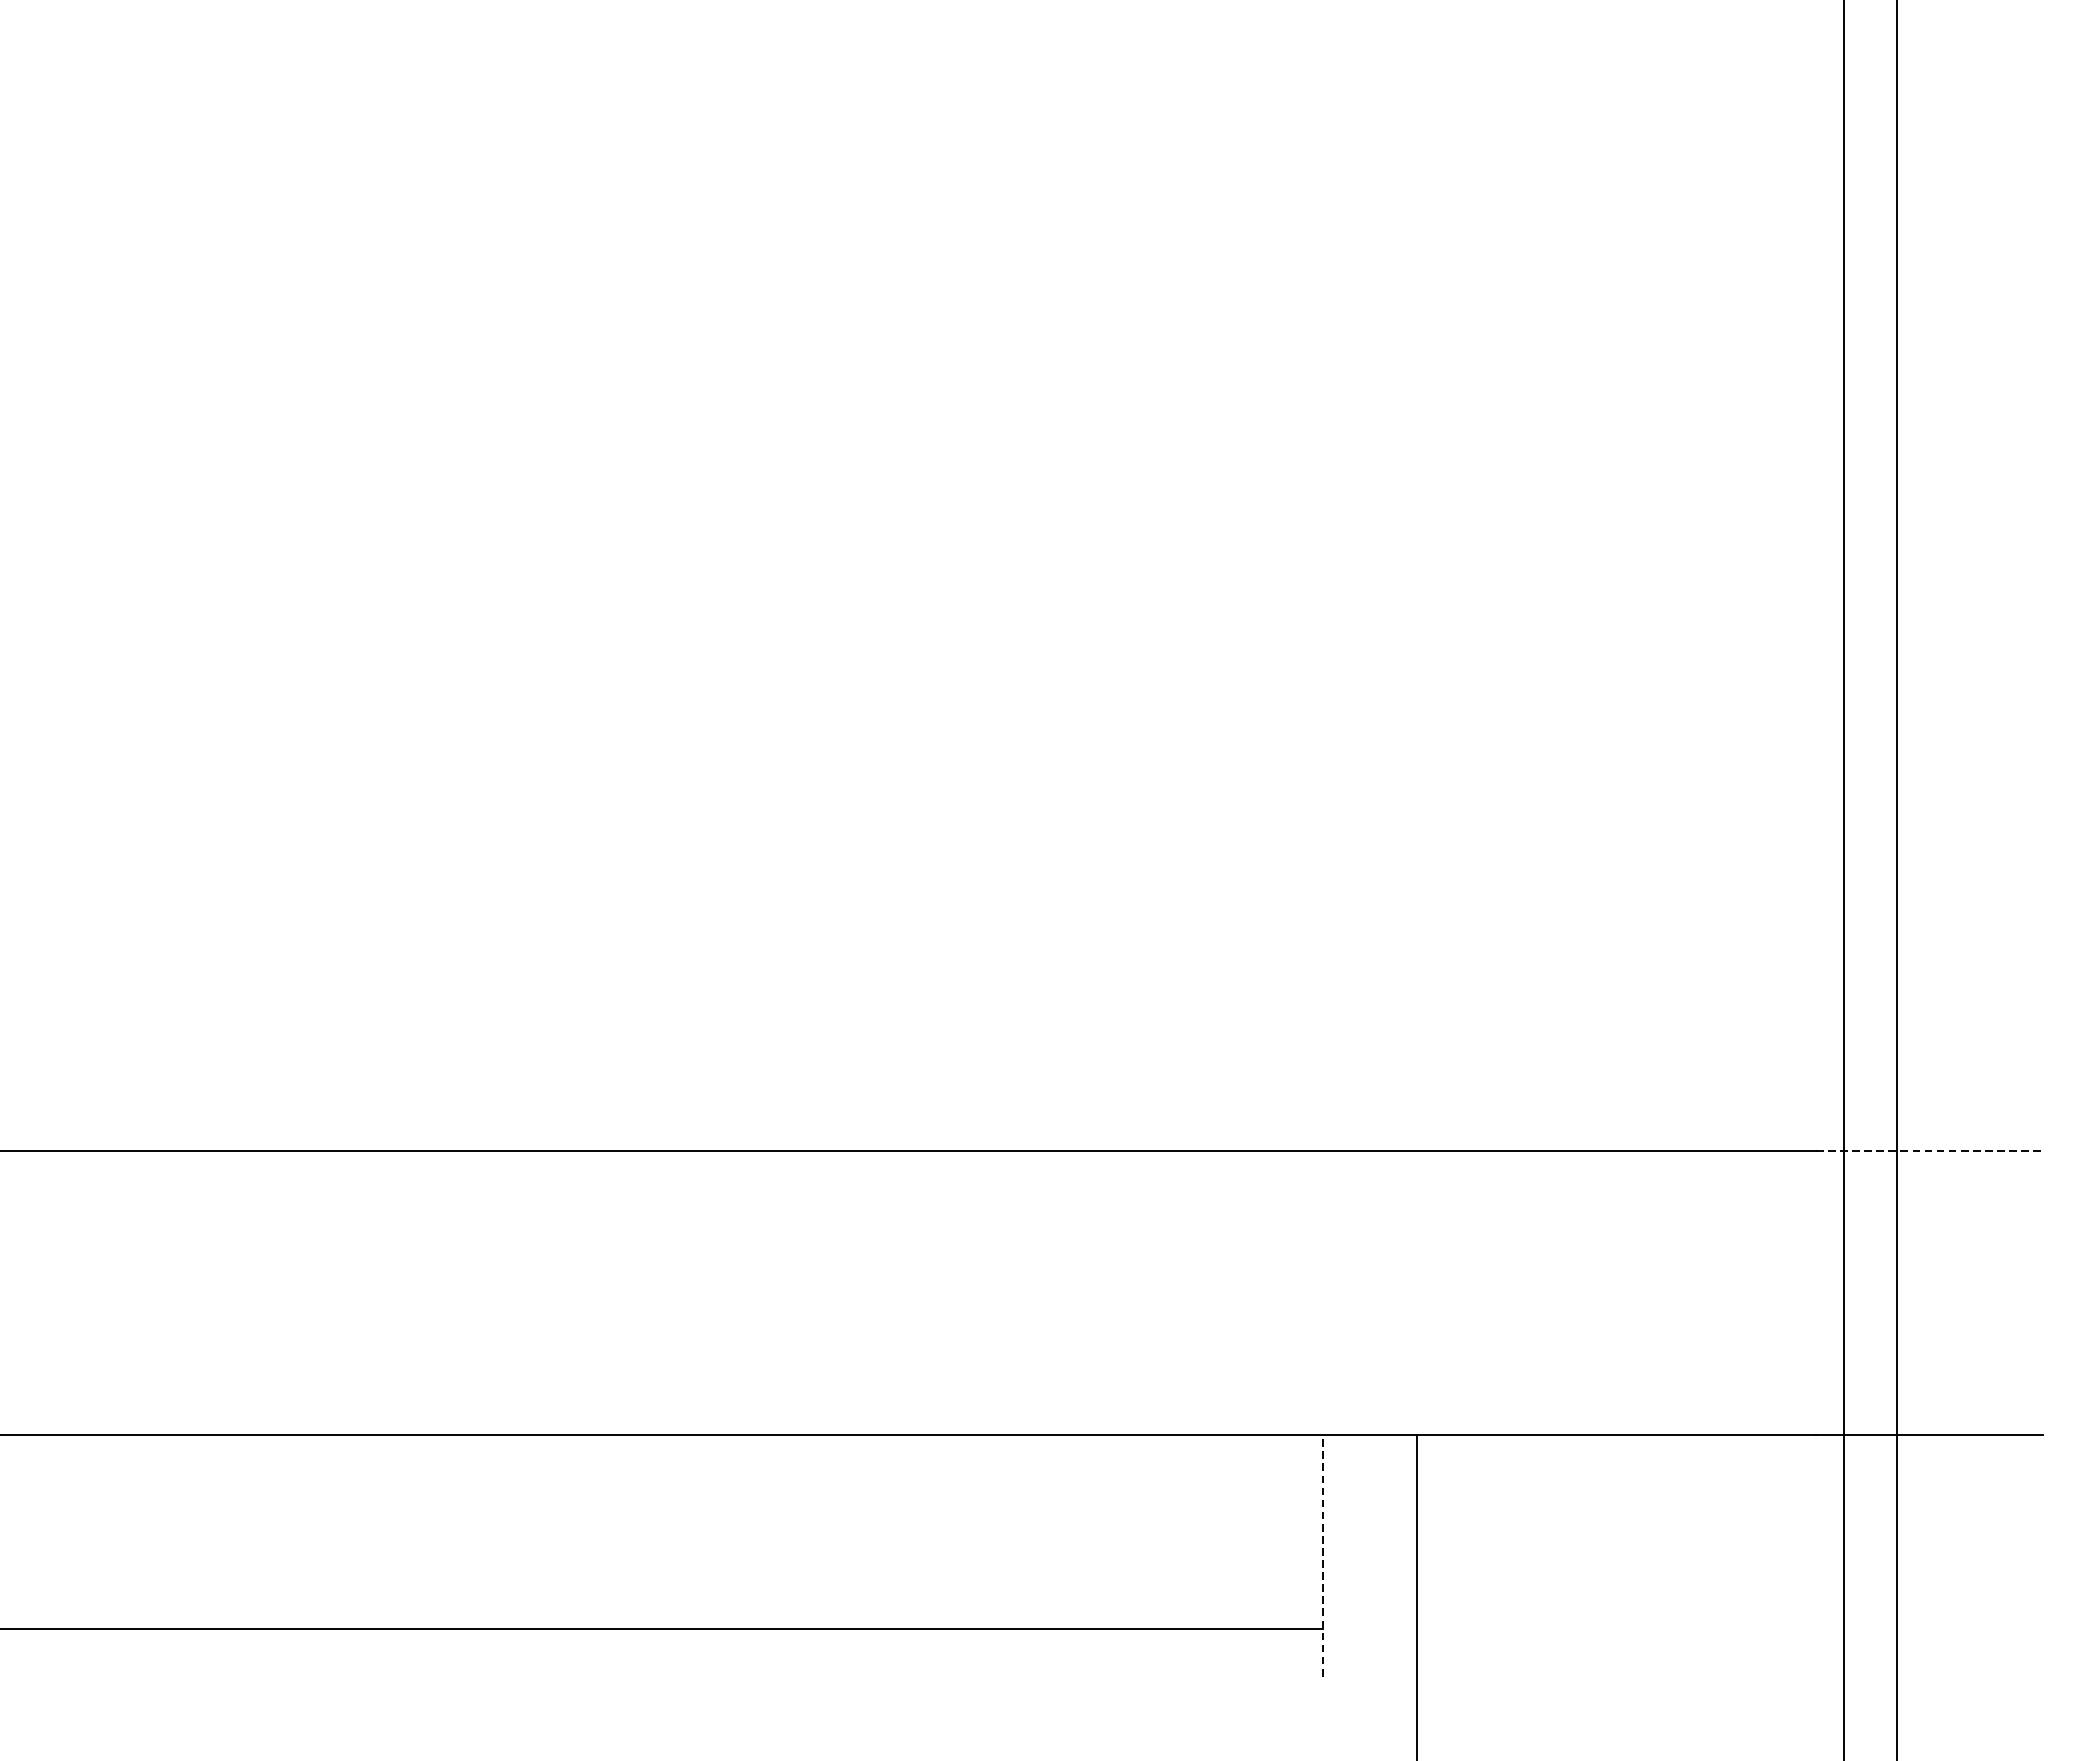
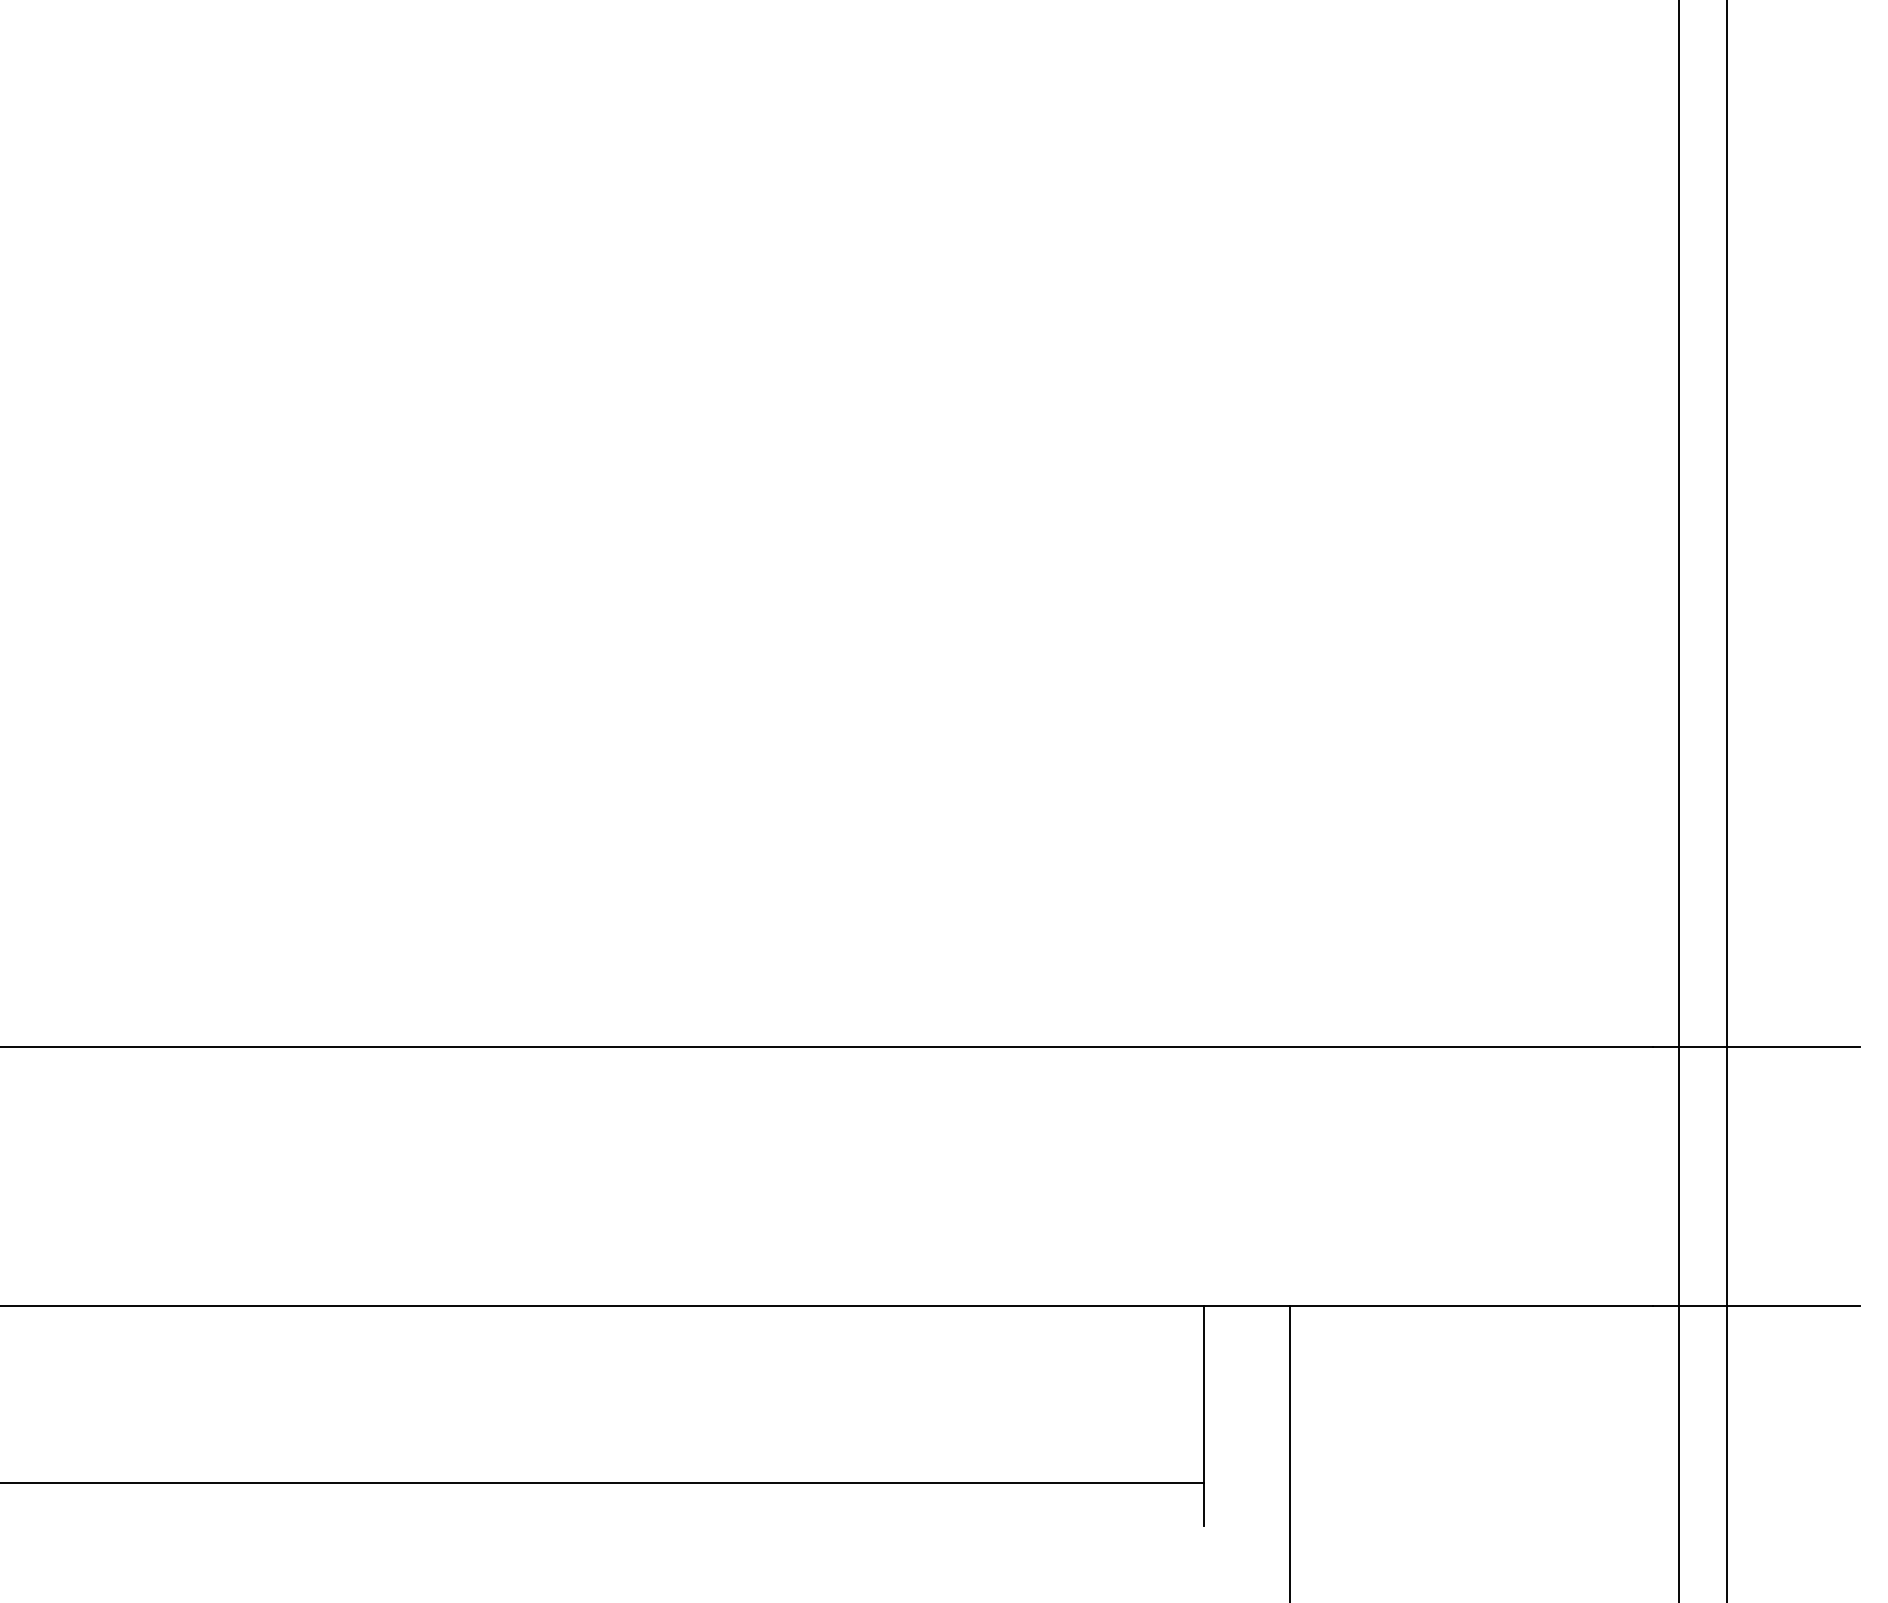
line: (1929, 1150) -> (1756, 1047), dashed -> solid
line: (1322, 1554) -> (1203, 1415), dashed -> solid

